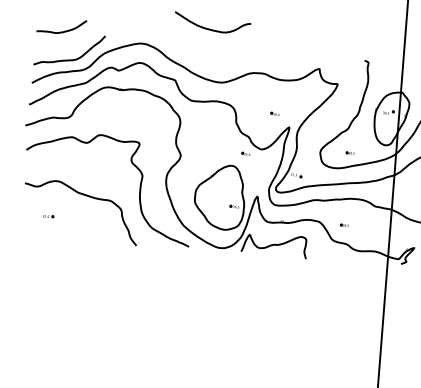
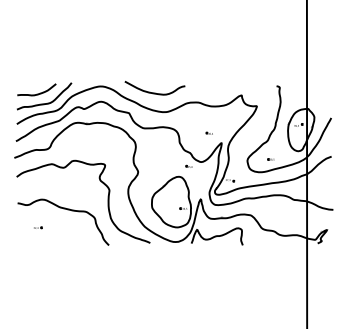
curve: (211, 28) -> (154, 92), moved
curve: (60, 30) -> (36, 93), moved
part: (343, 225) -> (270, 216), removed

